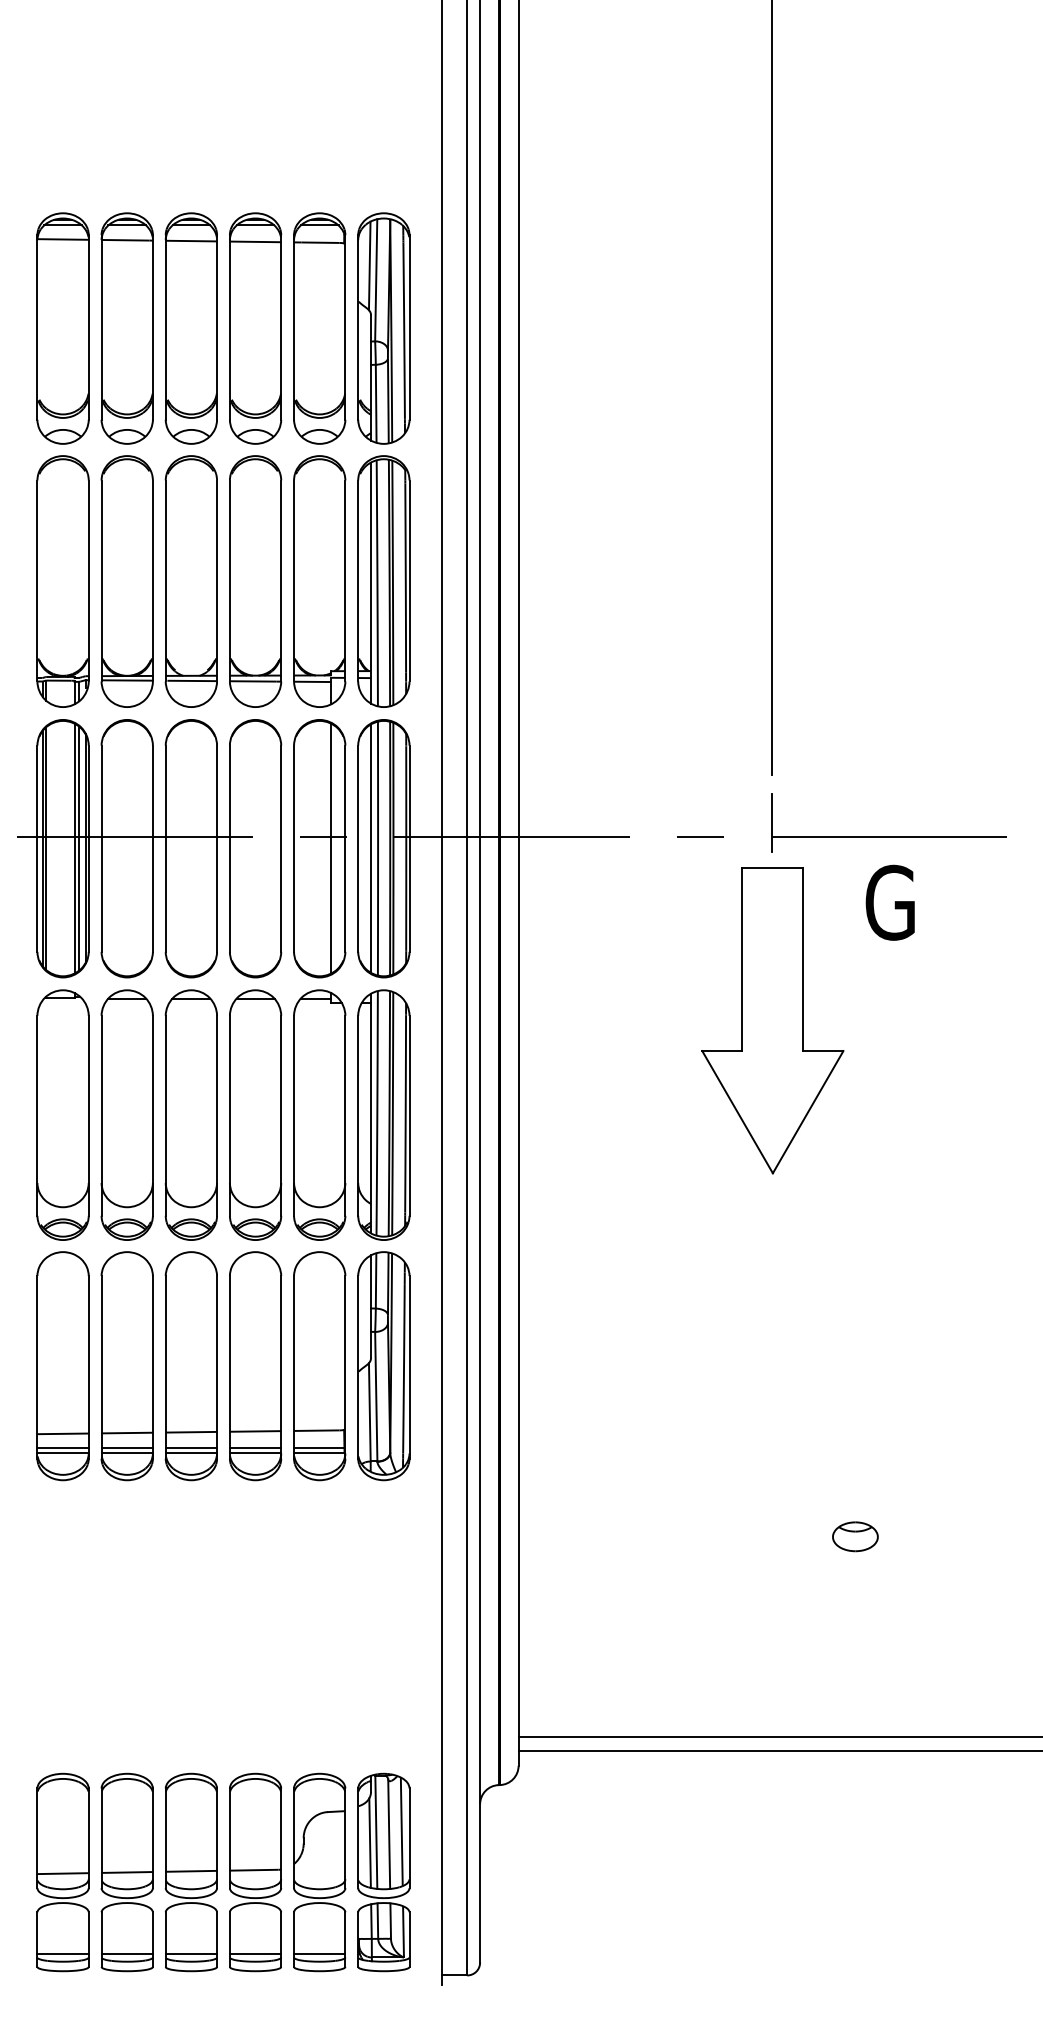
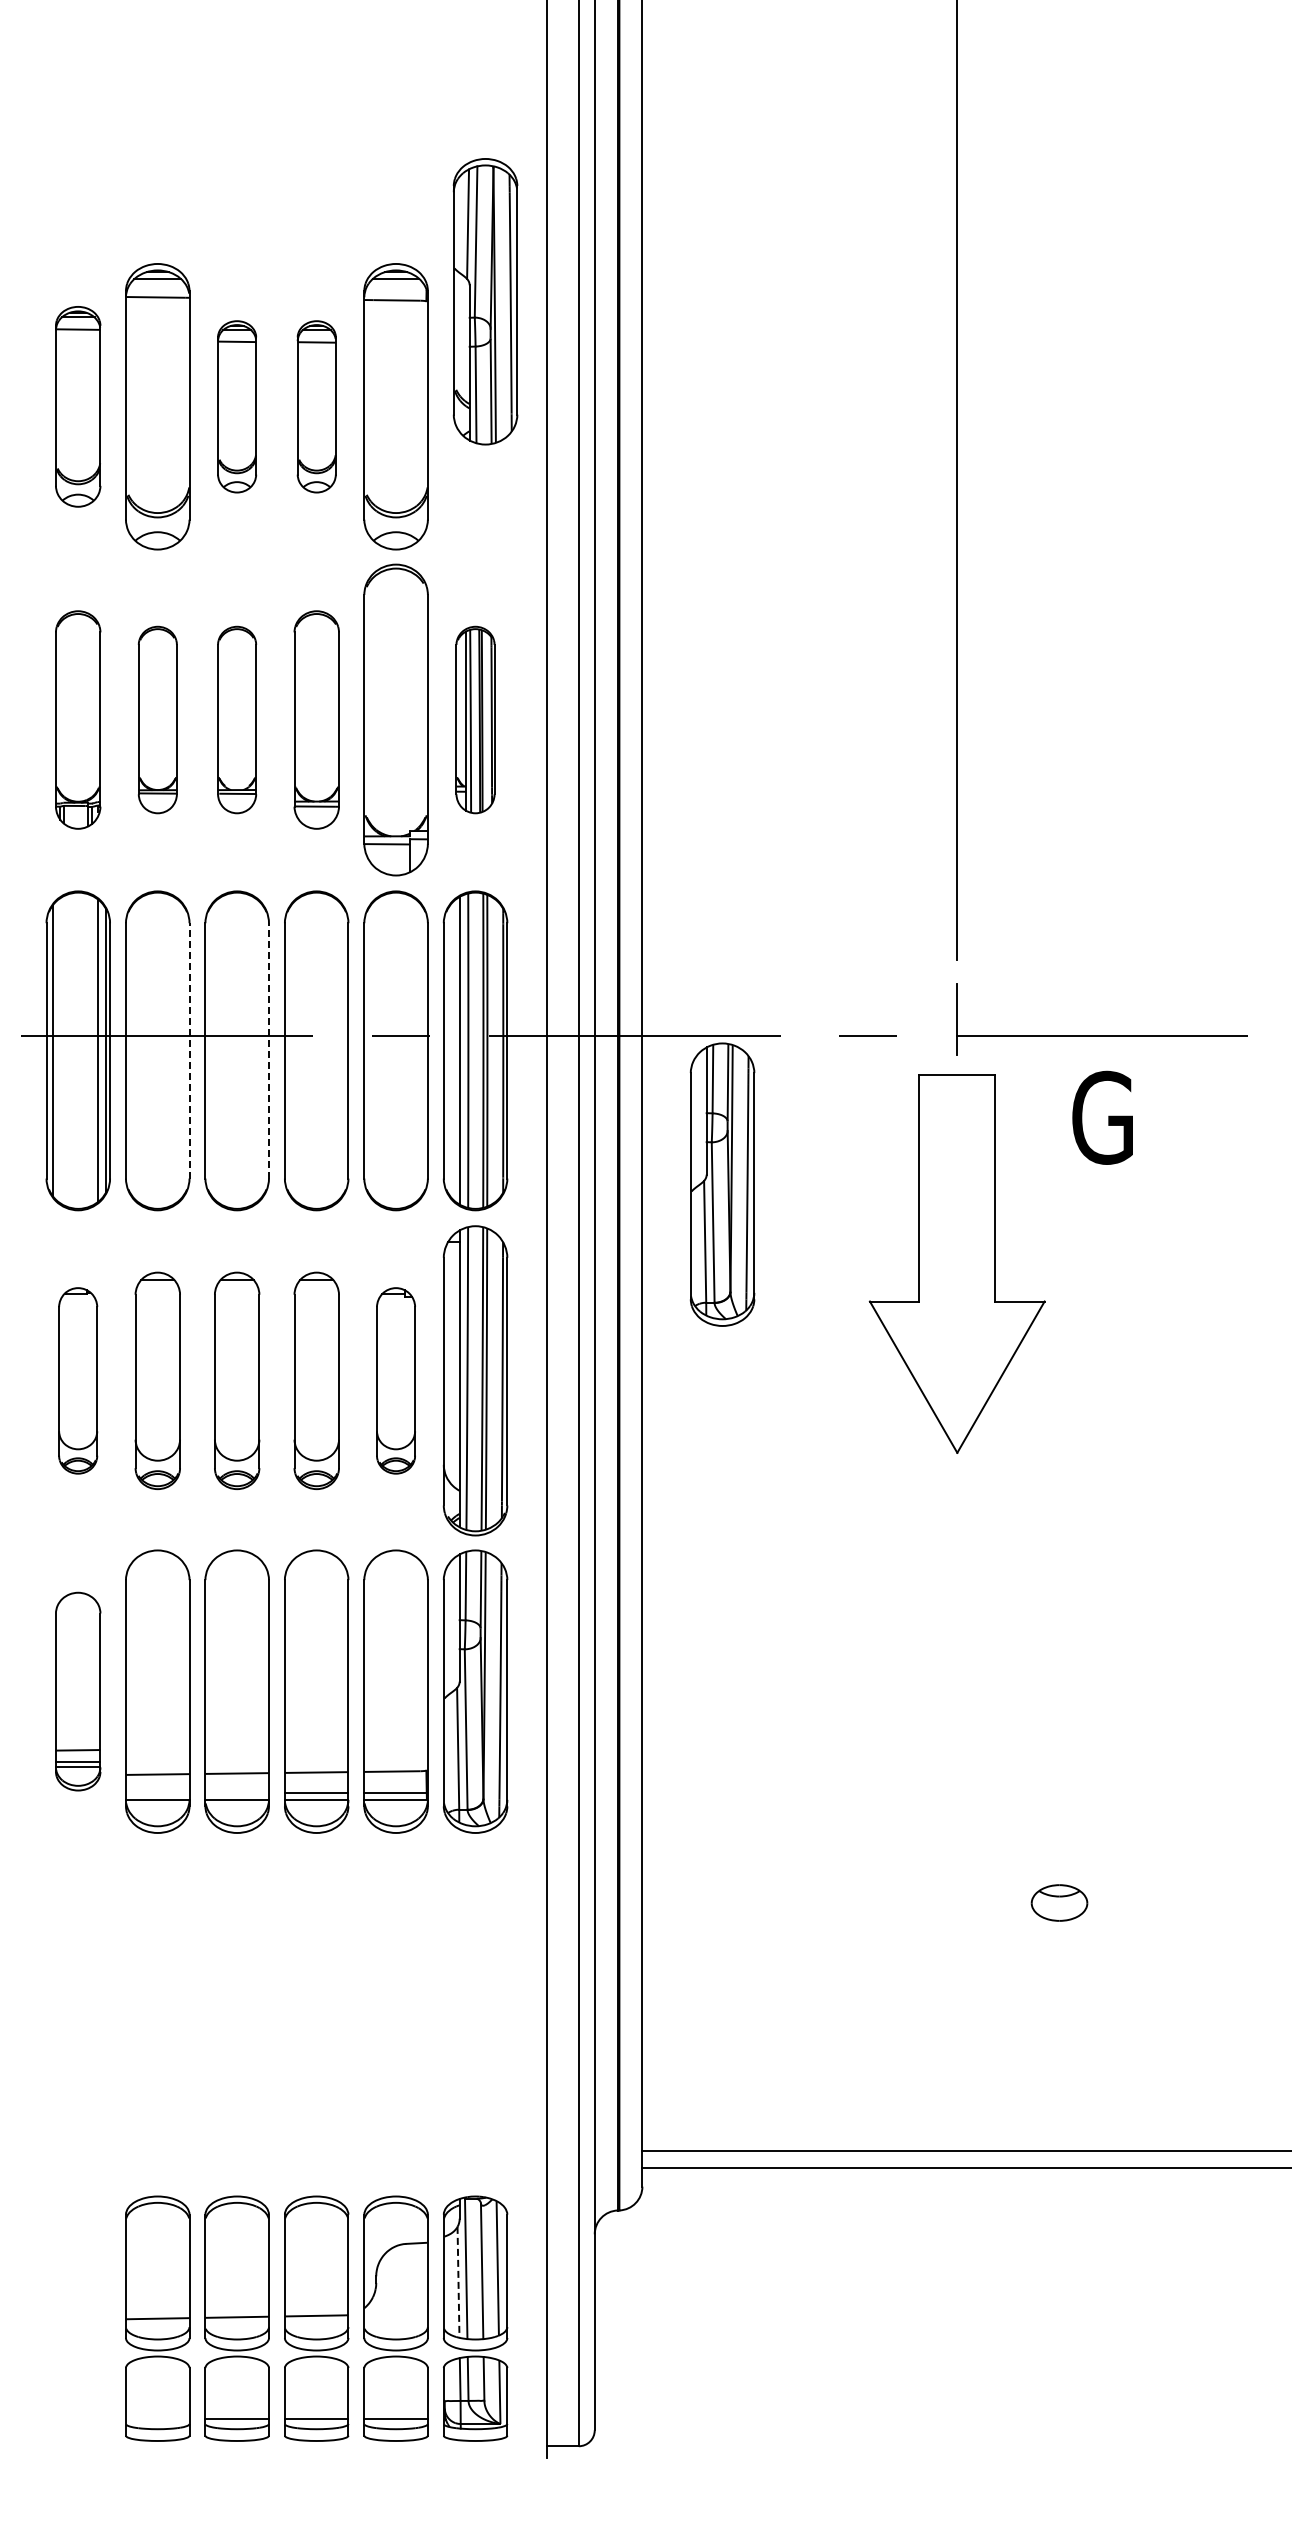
part: (62, 328) -> (77, 406), size x0.7
part: (190, 328) -> (236, 406), size x0.6
part: (255, 328) -> (316, 406), size x0.6
part: (383, 328) -> (485, 301), moved
part: (62, 581) -> (77, 719), size x0.7
part: (127, 581) -> (157, 719), size x0.6
part: (190, 581) -> (236, 719), size x0.6
part: (255, 581) -> (316, 719), size x0.7
part: (383, 581) -> (475, 719), size x0.6
line: (46, 848) -> (57, 1050), removed
line: (74, 848) -> (92, 1050), removed
line: (152, 848) -> (189, 1050), solid -> dashed
line: (216, 848) -> (268, 1050), solid -> dashed
line: (331, 848) -> (410, 1050), removed
part: (583, 956) -> (722, 1184), added
part: (62, 1114) -> (77, 1380), size x0.6
part: (127, 1114) -> (157, 1380), size x0.7
part: (190, 1114) -> (236, 1380), size x0.7
part: (255, 1114) -> (316, 1380), size x0.7
part: (319, 1114) -> (395, 1380), size x0.6
part: (62, 1366) -> (77, 1691), size x0.7
line: (127, 1447) -> (157, 1792), removed
line: (190, 1447) -> (236, 1792), removed
line: (370, 1843) -> (458, 2282), solid -> dashed
part: (62, 1872) -> (77, 2318), removed
line: (127, 1953) -> (157, 2419), removed

